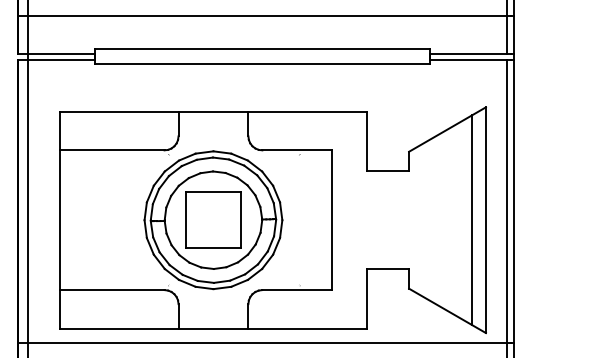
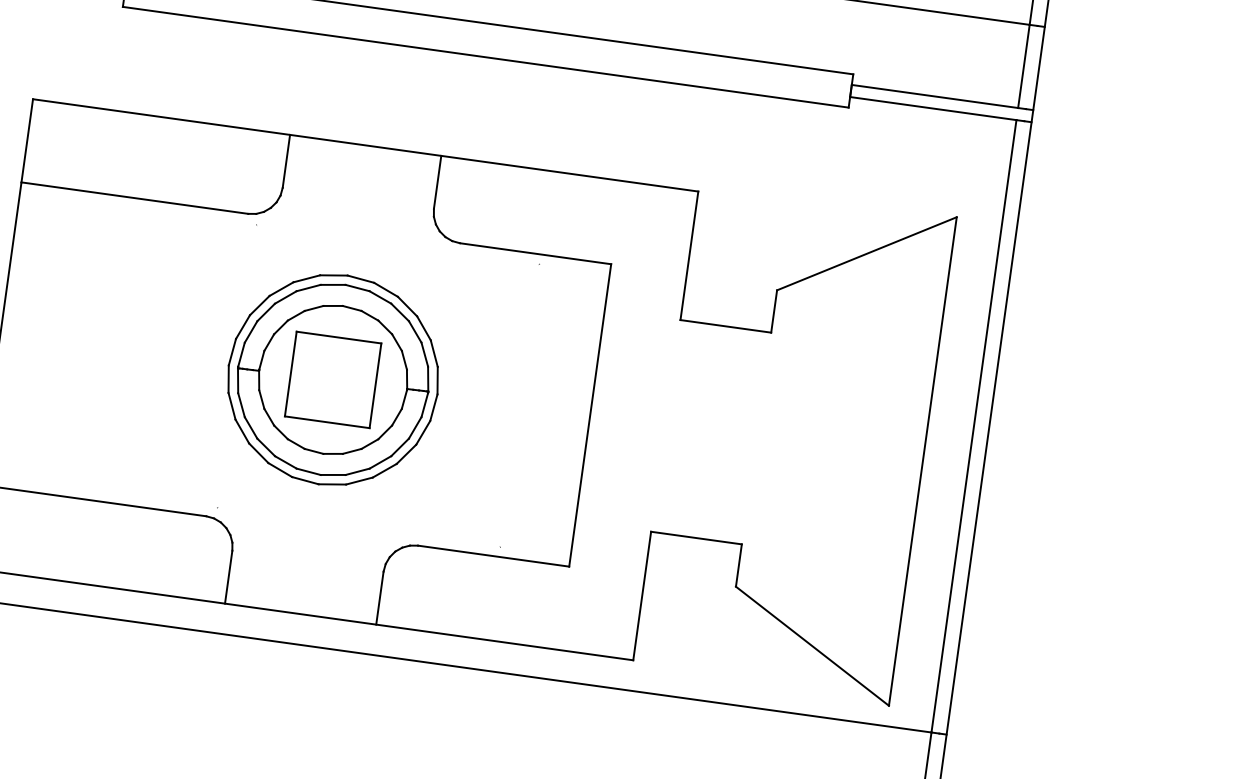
part: (213, 220) -> (333, 380), size x0.7
line: (471, 220) -> (891, 457), removed

